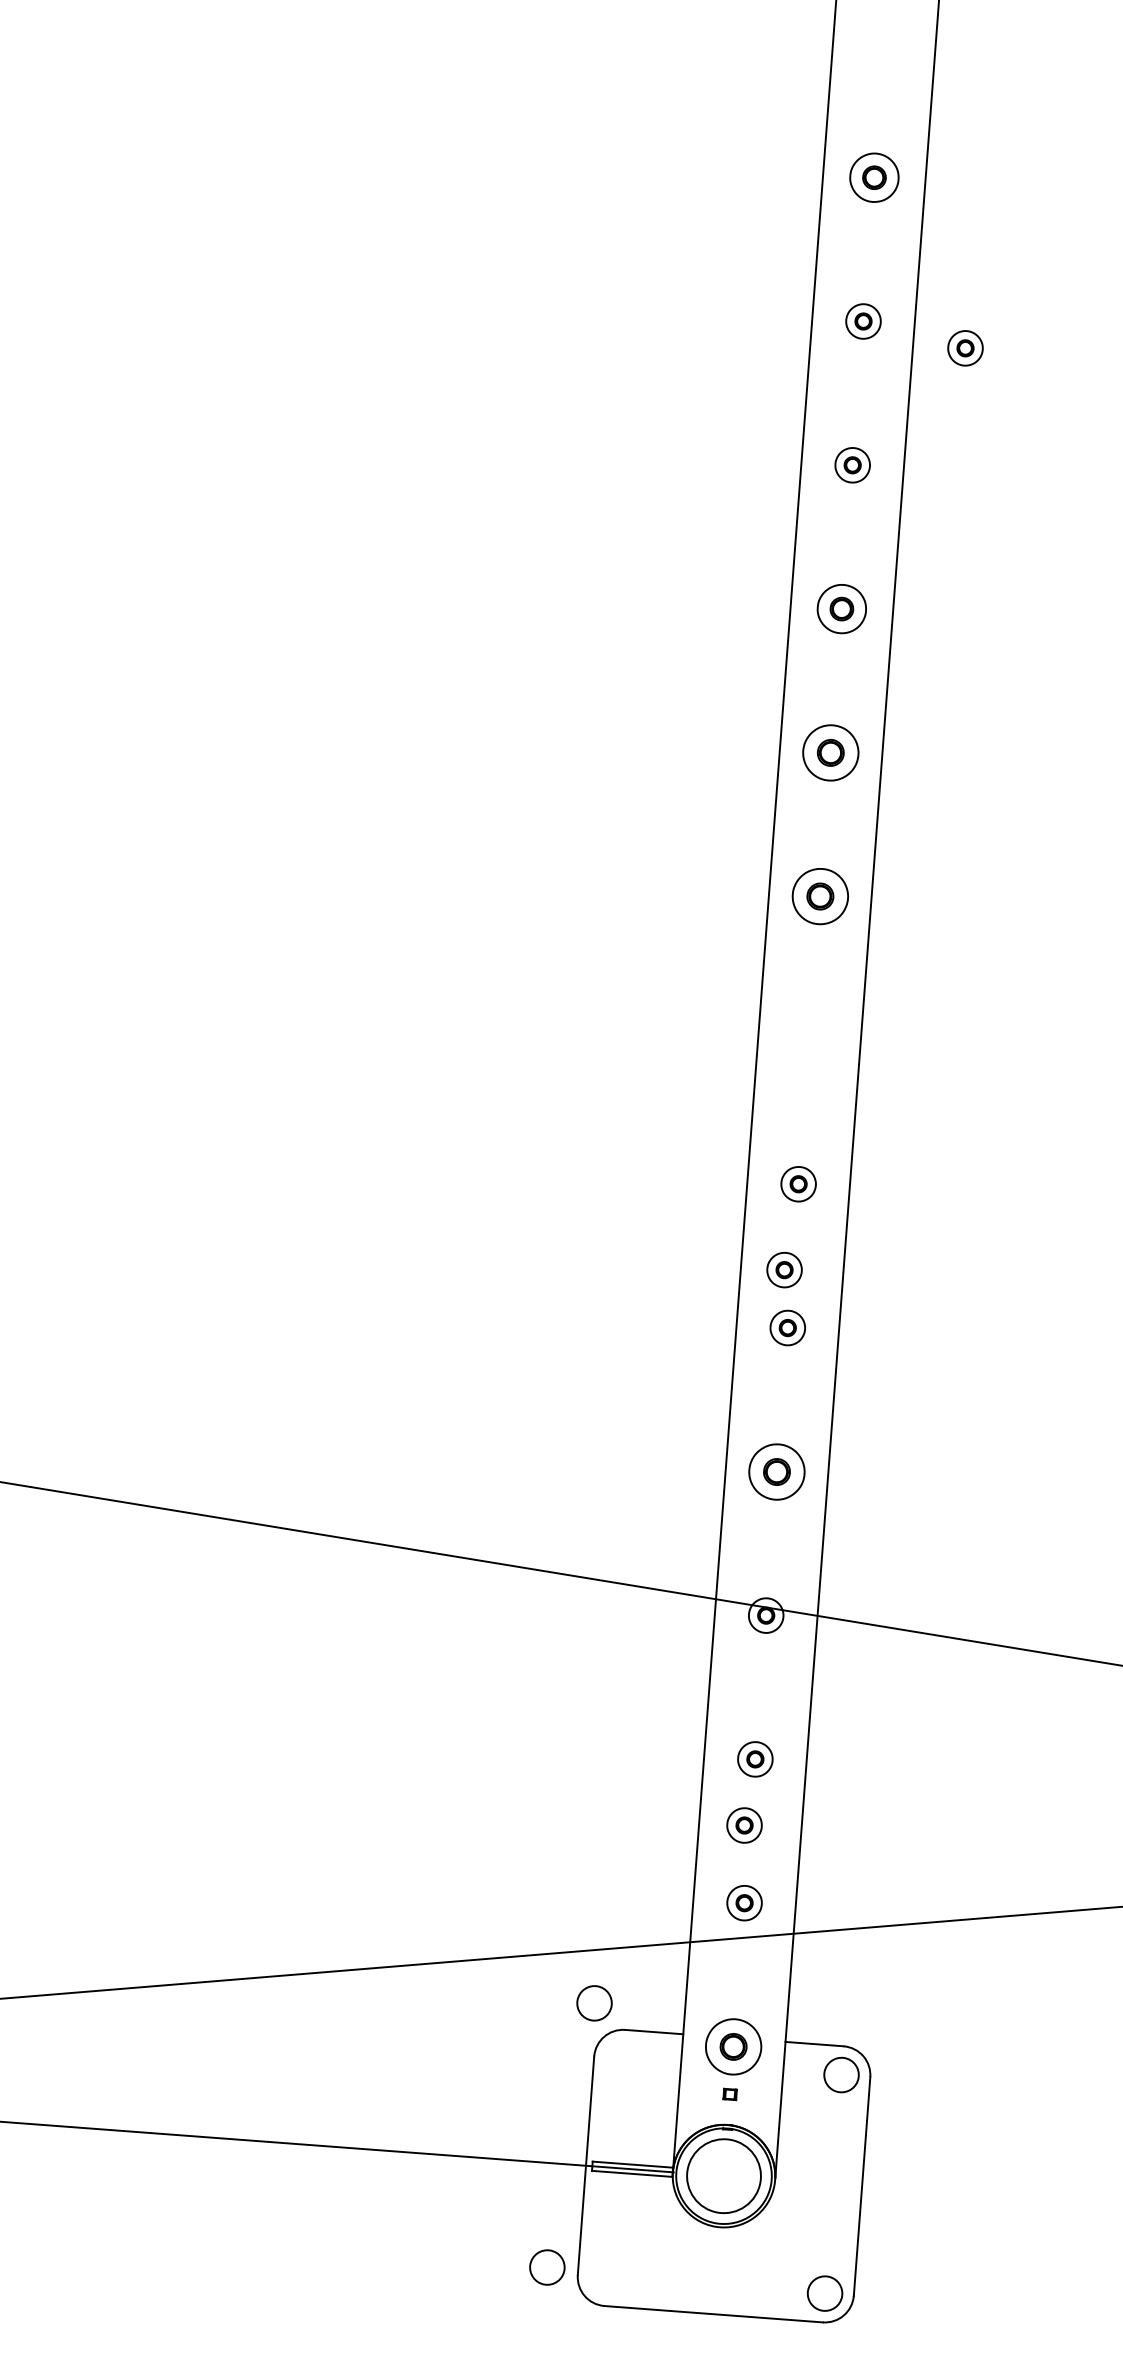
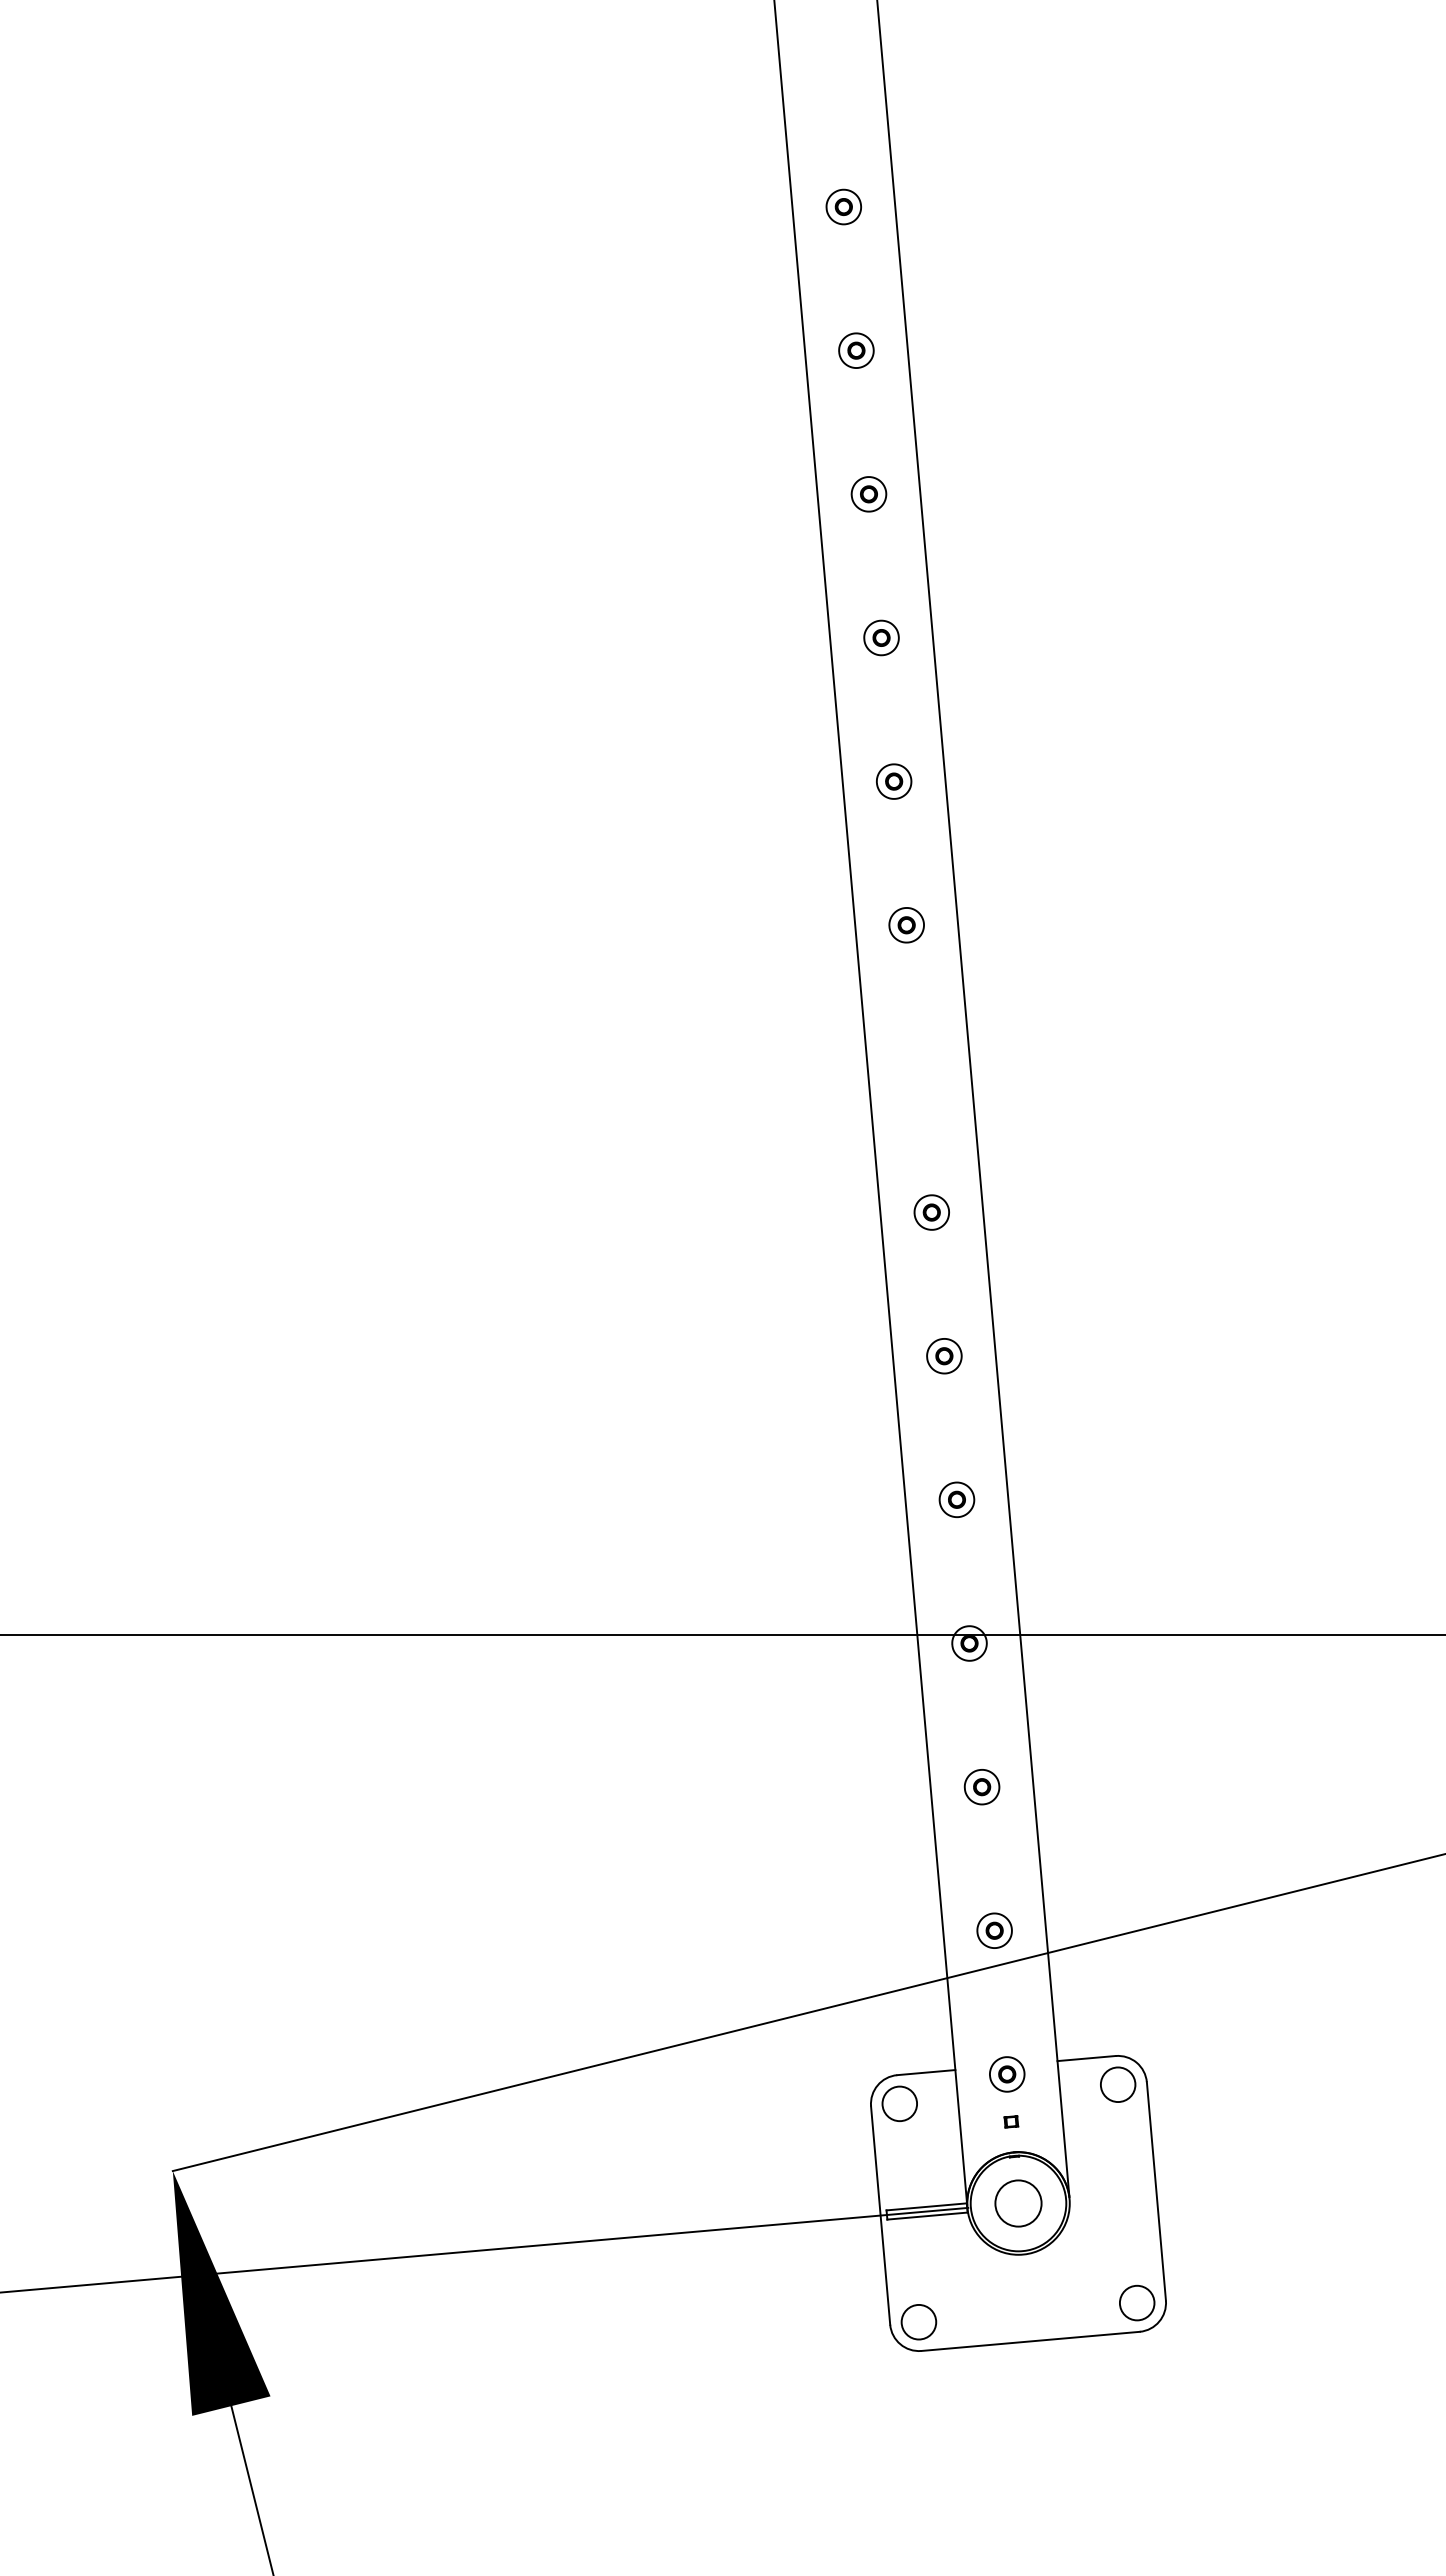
part: (874, 177) -> (843, 206), size x0.71
part: (965, 348) -> (961, 360), removed
part: (841, 608) -> (881, 637), size x0.71
part: (831, 752) -> (894, 781), size x0.62
part: (820, 896) -> (906, 925), size x0.62
part: (784, 1269) -> (931, 1299), removed
part: (776, 1471) -> (956, 1499), size x0.62
part: (743, 1825) -> (981, 1854), removed
circle: (594, 2002) -> (899, 2103), moved
part: (734, 2047) -> (1007, 2074), size x0.62
circle: (724, 2176) -> (1018, 2203), size x0.62
circle: (546, 2267) -> (918, 2322), moved

